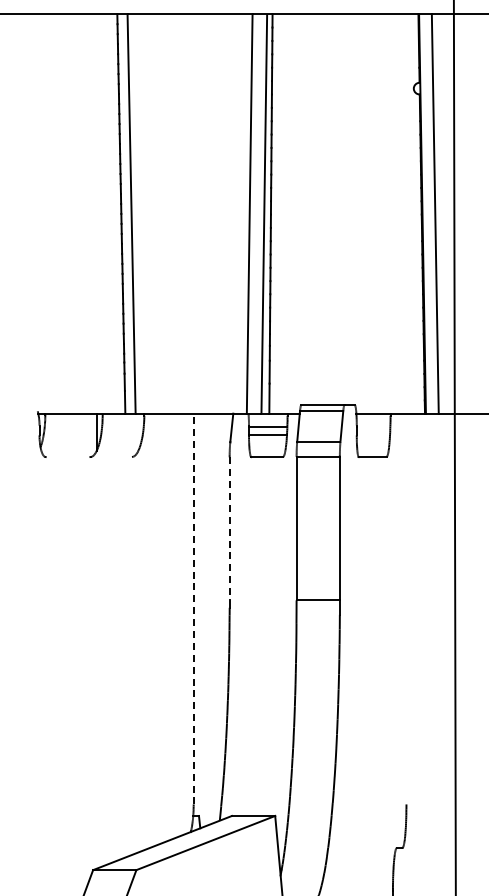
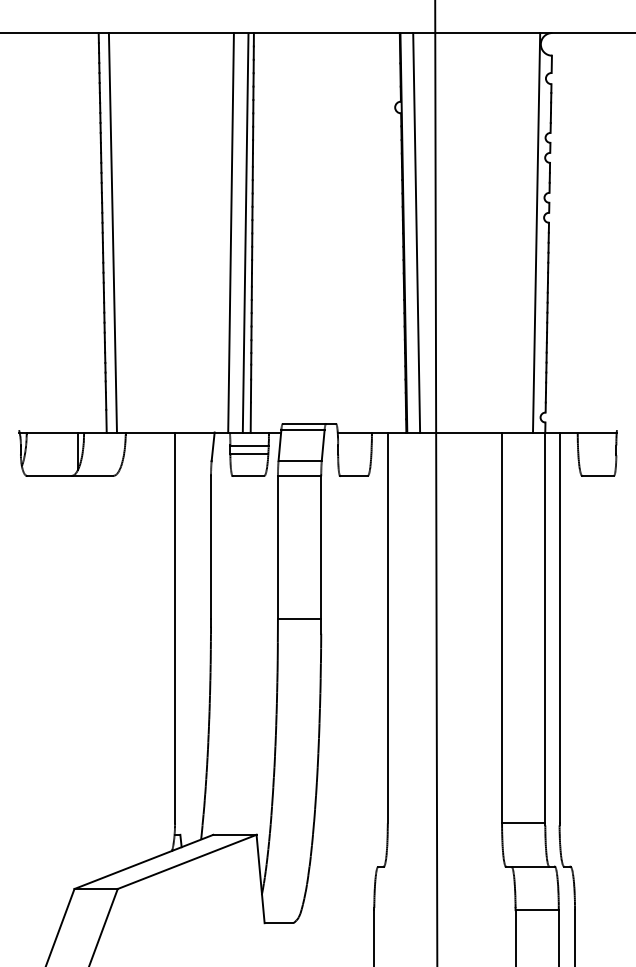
line: (89, 456) -> (70, 475), added
line: (230, 528) -> (211, 547), dashed -> solid
line: (194, 608) -> (175, 627), dashed -> solid
line: (406, 608) -> (387, 627), added

